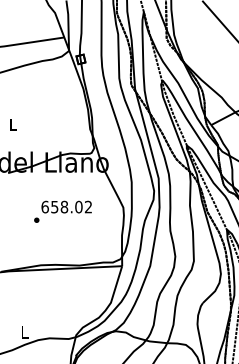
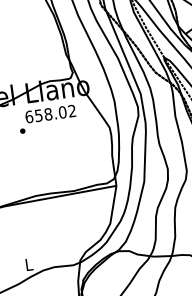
text: (62, 211) -> (47, 118), moved

